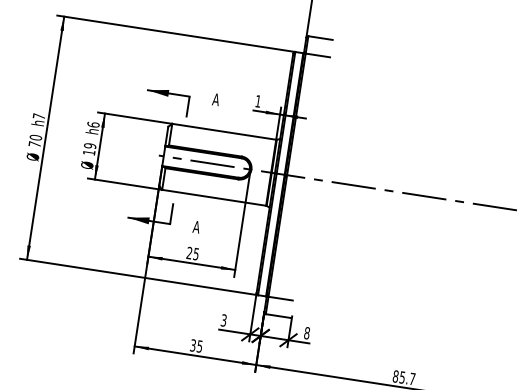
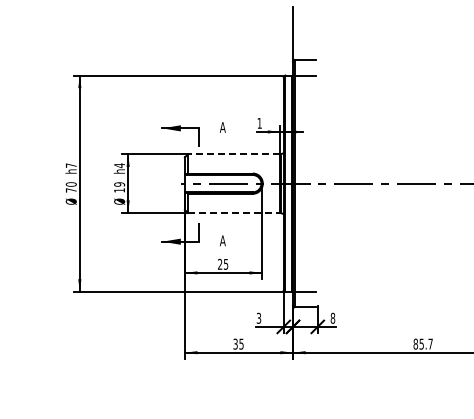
text: (93, 124) -> (119, 165), h6 -> h4
line: (223, 131) -> (233, 154), solid -> dashed
line: (214, 198) -> (234, 213), solid -> dashed

